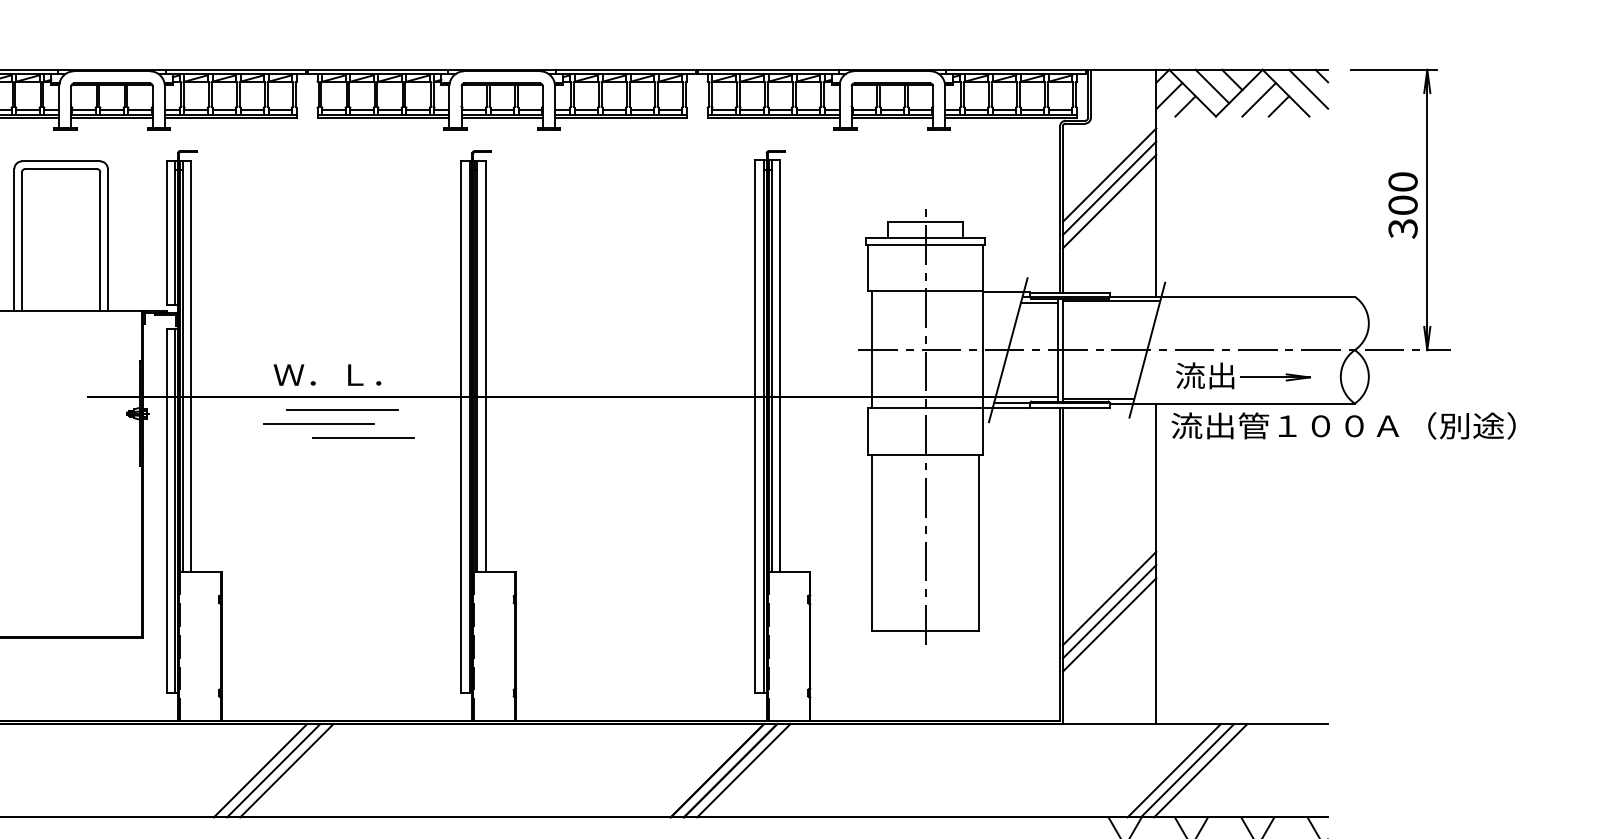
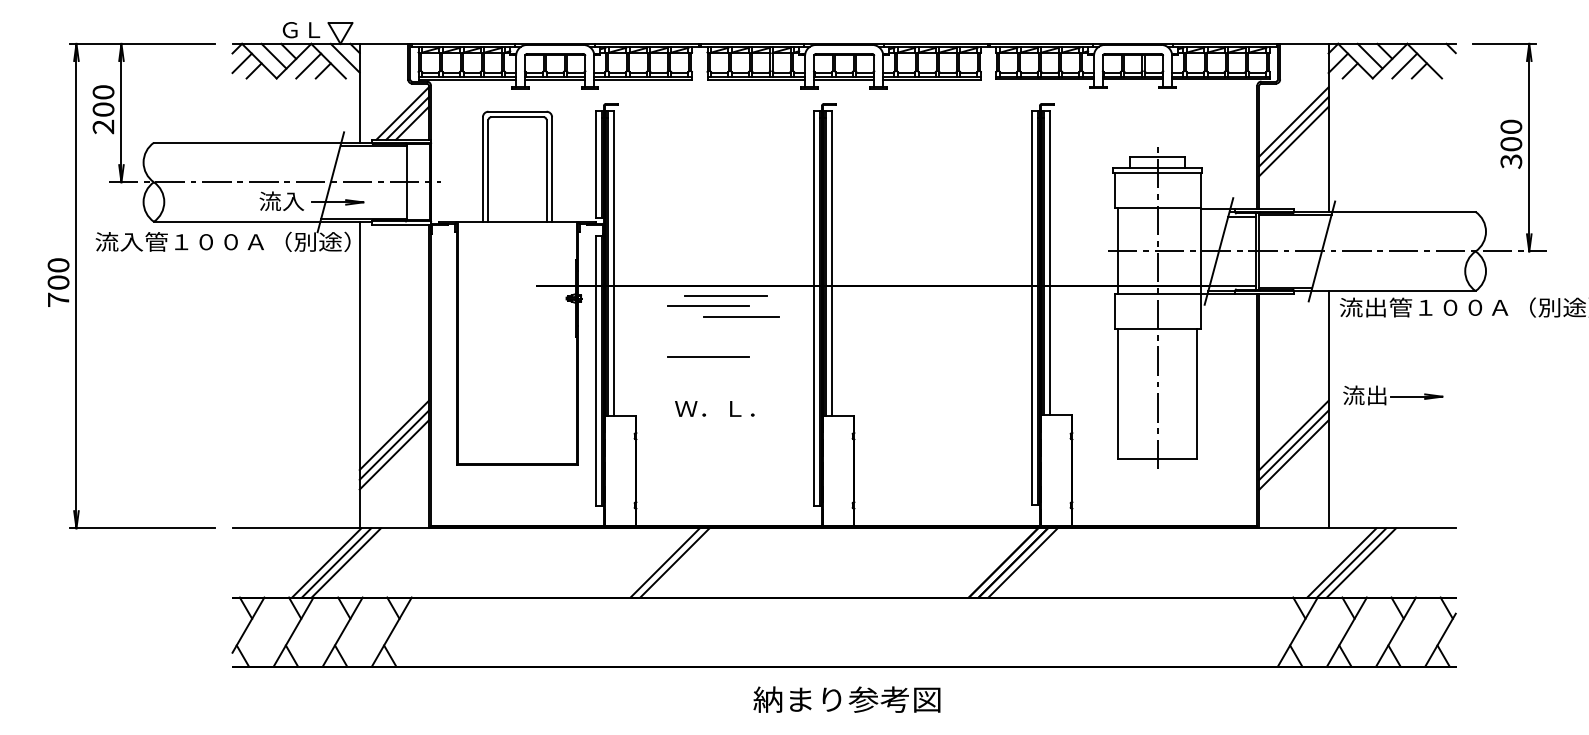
line: (1307, 88) -> (1440, 57), removed
text: (327, 374) -> (714, 408), moved
part: (1243, 375) -> (1393, 395), moved
line: (319, 491) -> (708, 356), added
line: (286, 770) -> (684, 562), removed

